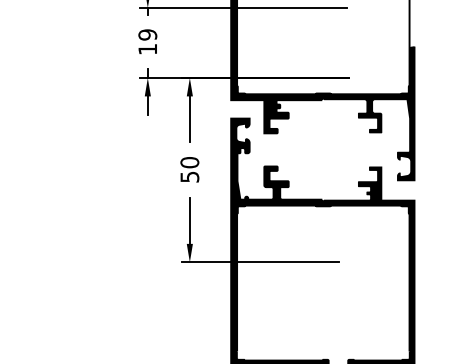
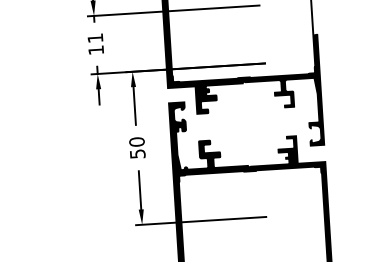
text: (147, 34) -> (95, 37), 19 -> 11

